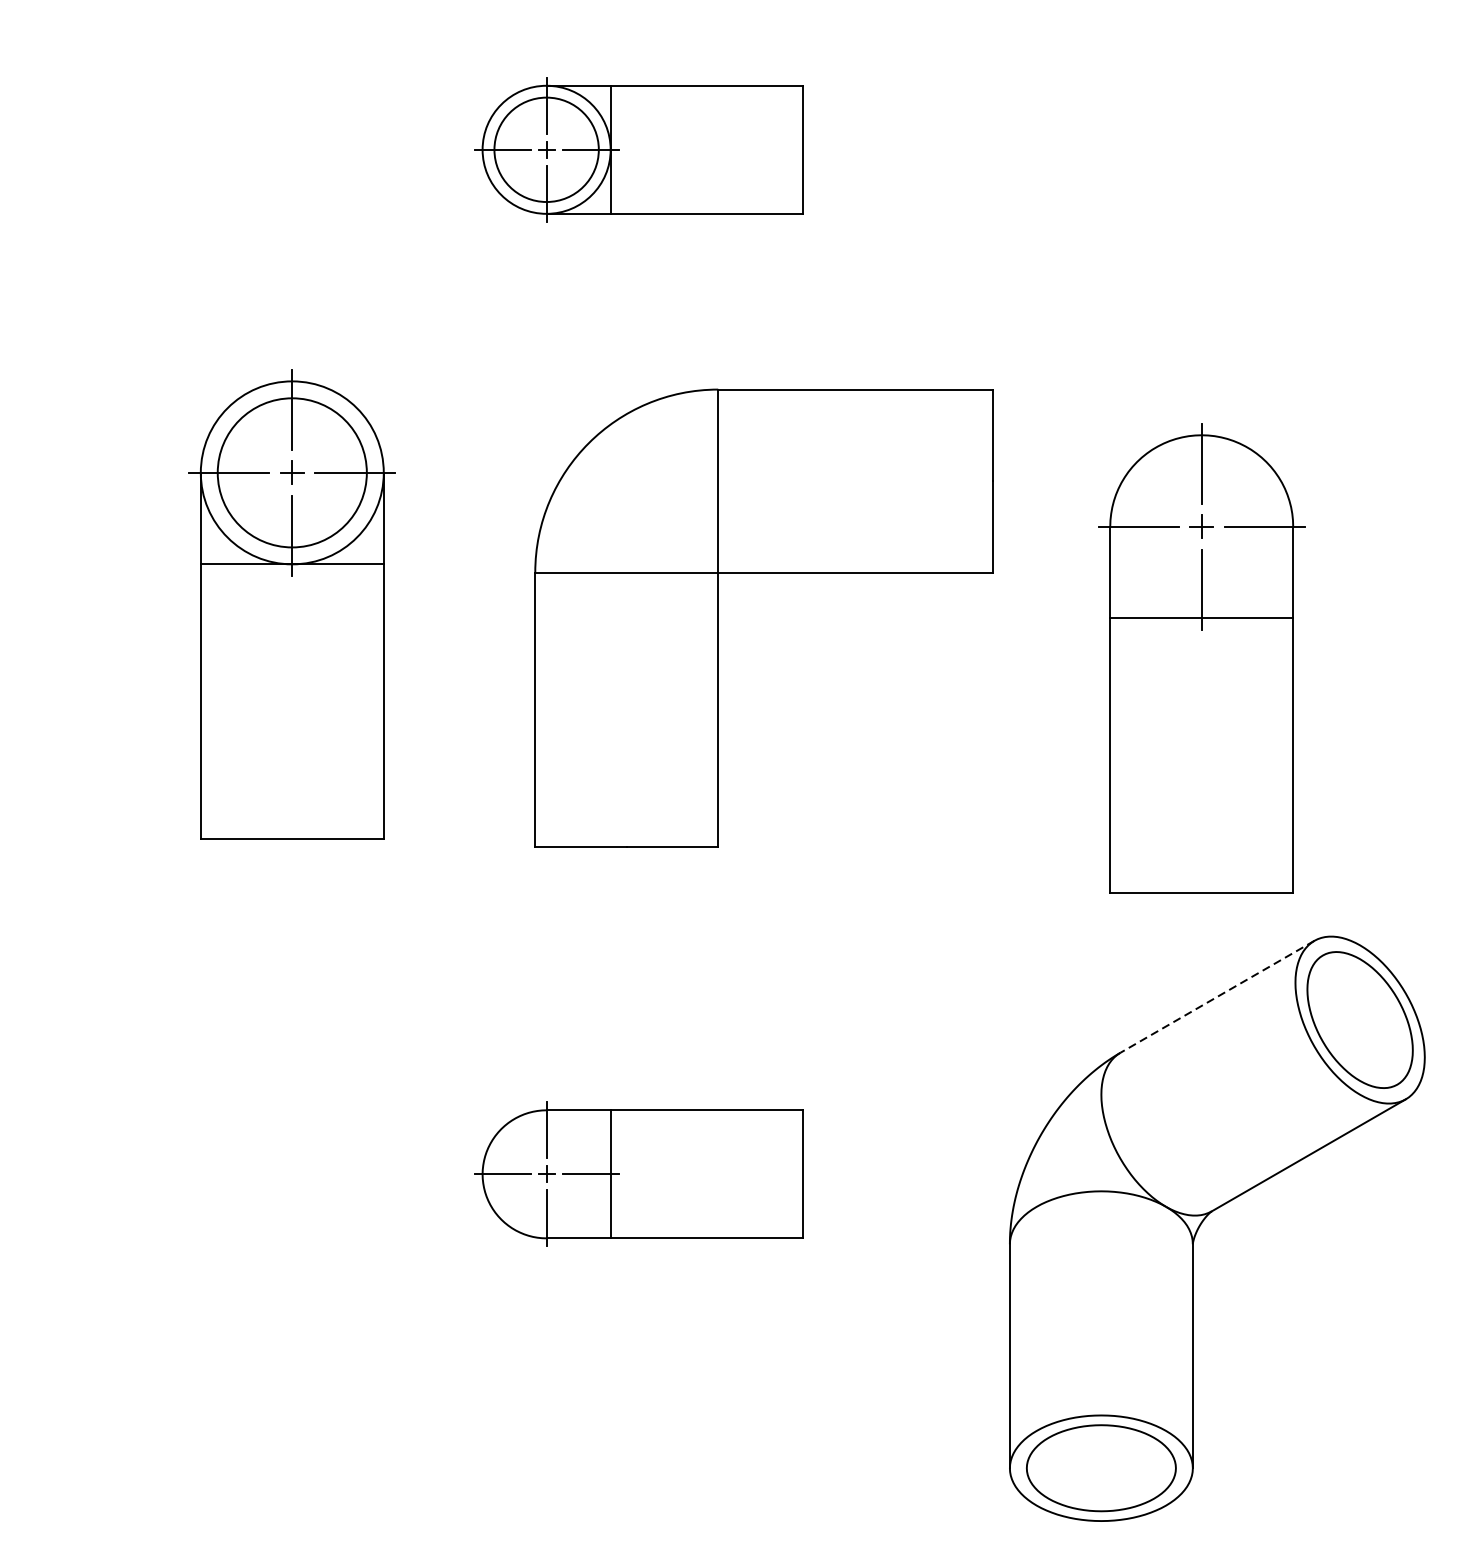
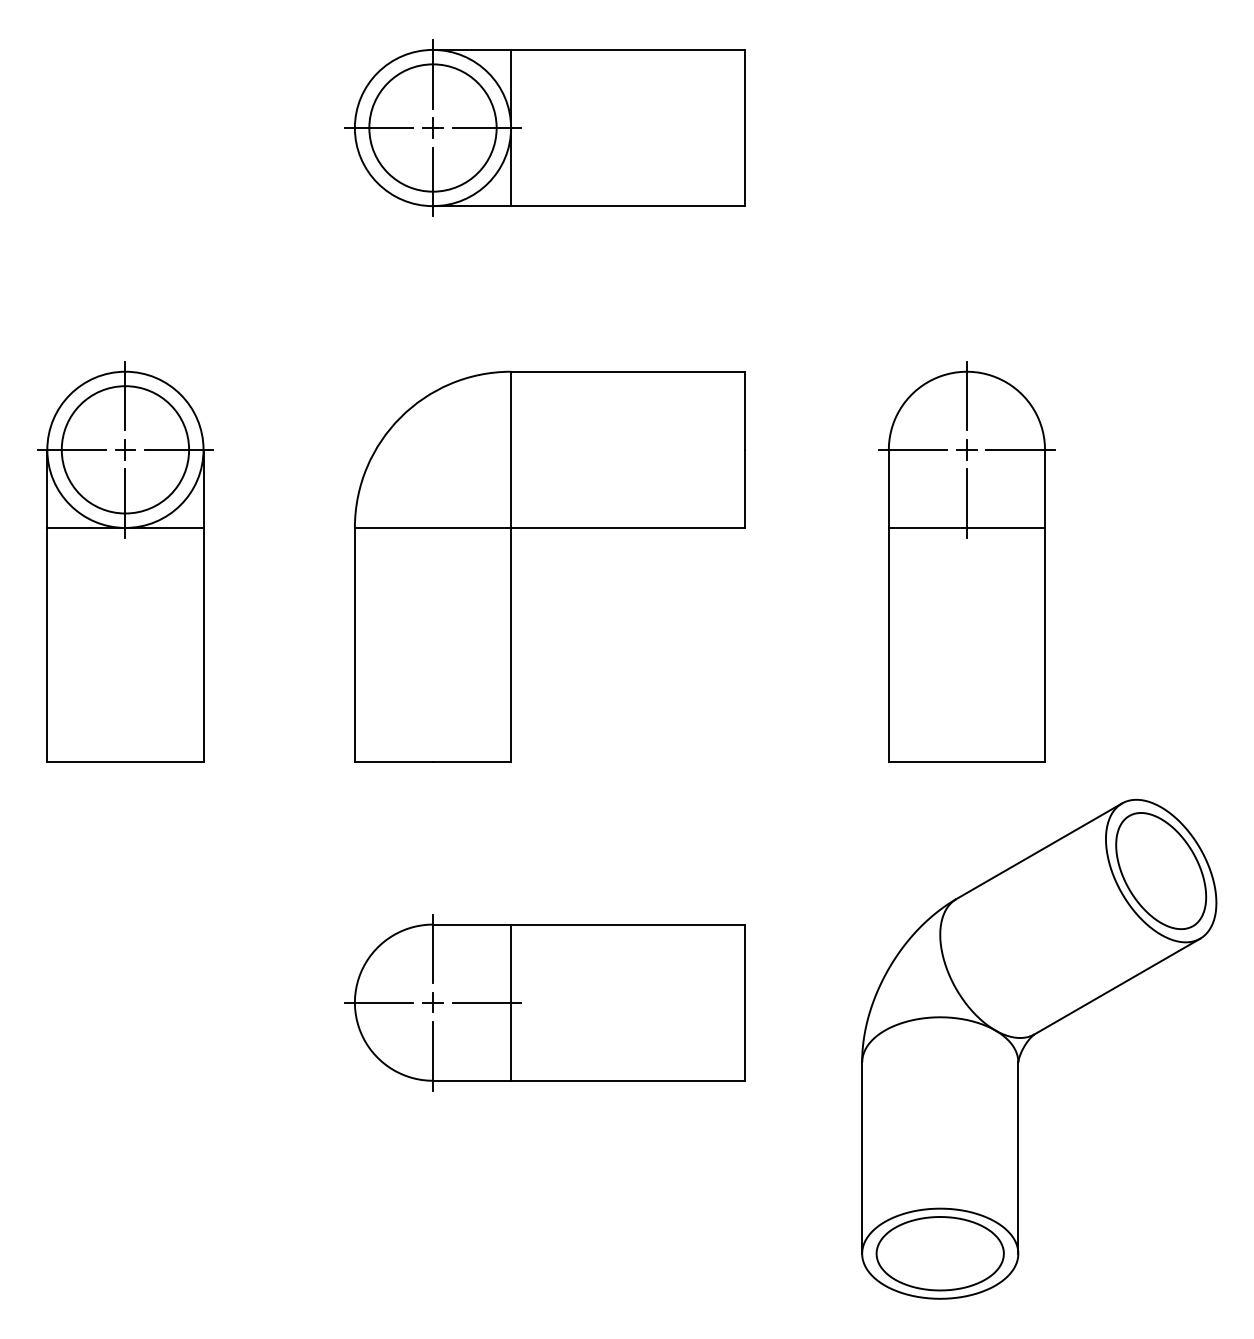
part: (637, 149) -> (544, 127), size x1.43
part: (763, 573) -> (549, 528), moved
part: (292, 603) -> (125, 561), moved
part: (1201, 657) -> (966, 561), moved
line: (1217, 997) -> (1039, 851), dashed -> solid
part: (637, 1174) -> (544, 1002), size x1.43

